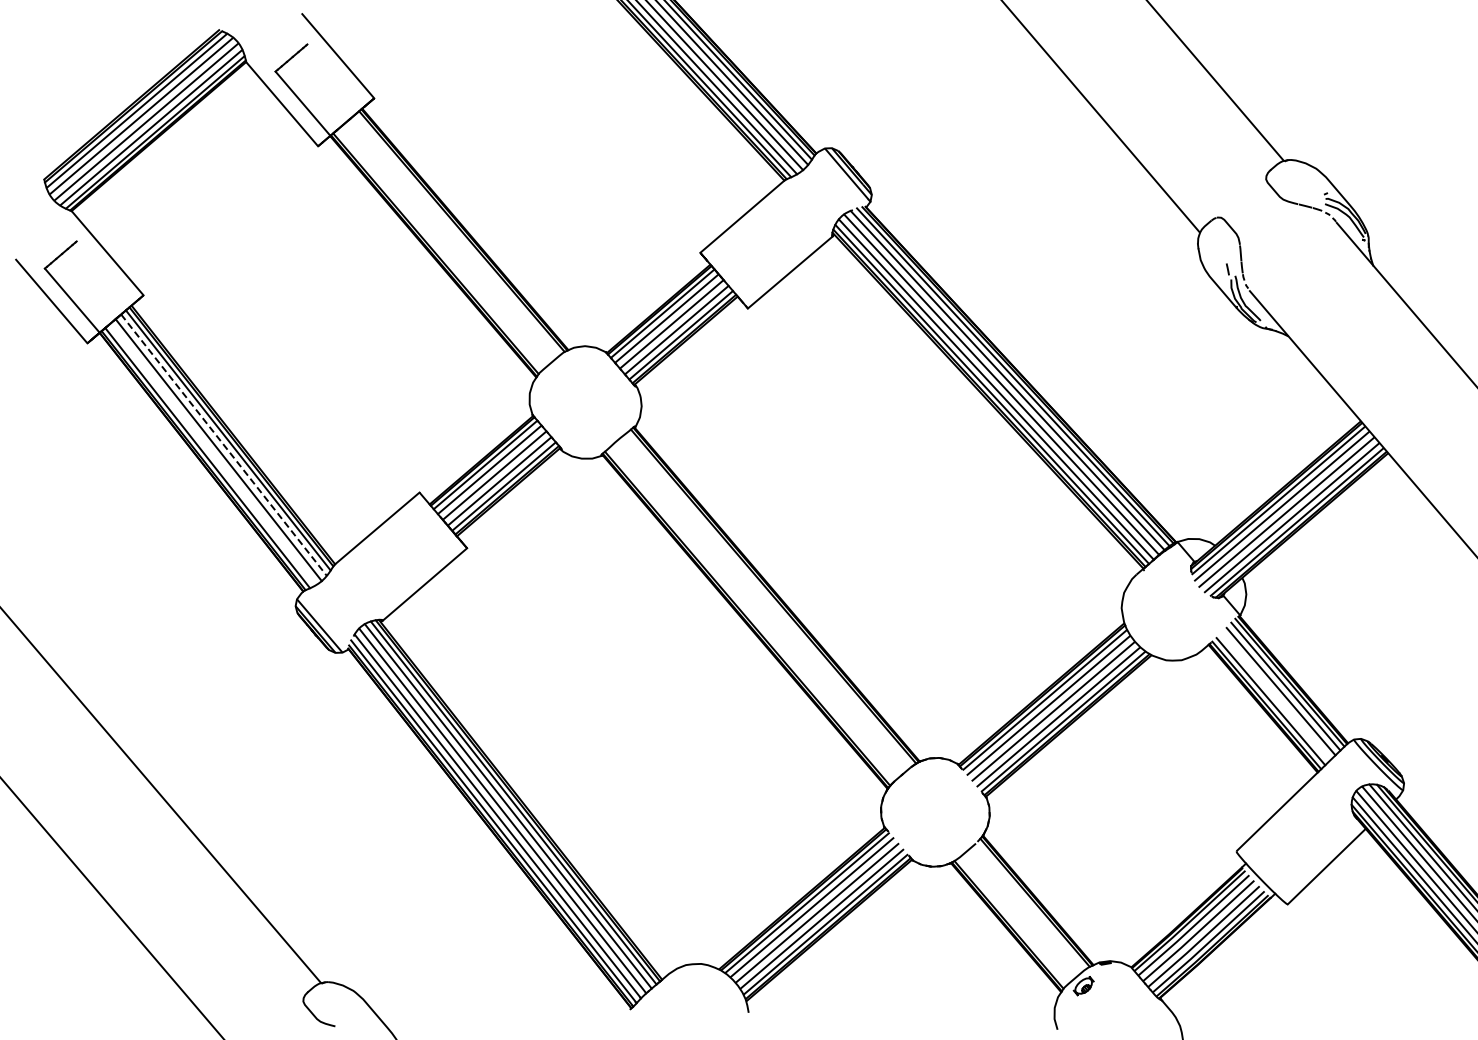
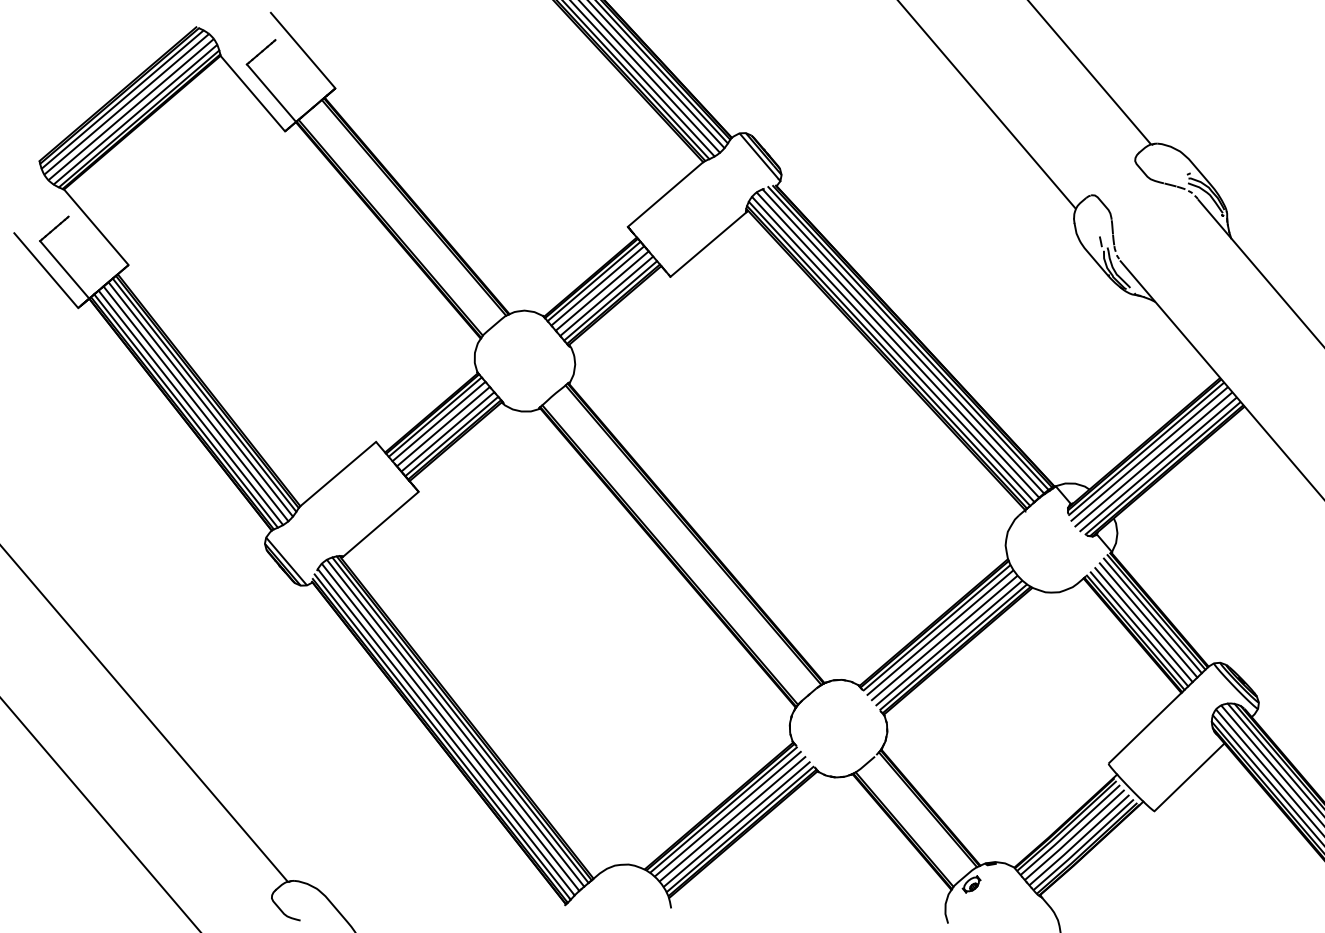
line: (224, 445) -> (201, 399), dashed -> solid
line: (212, 454) -> (190, 407), added
line: (1275, 696) -> (1143, 624), added

